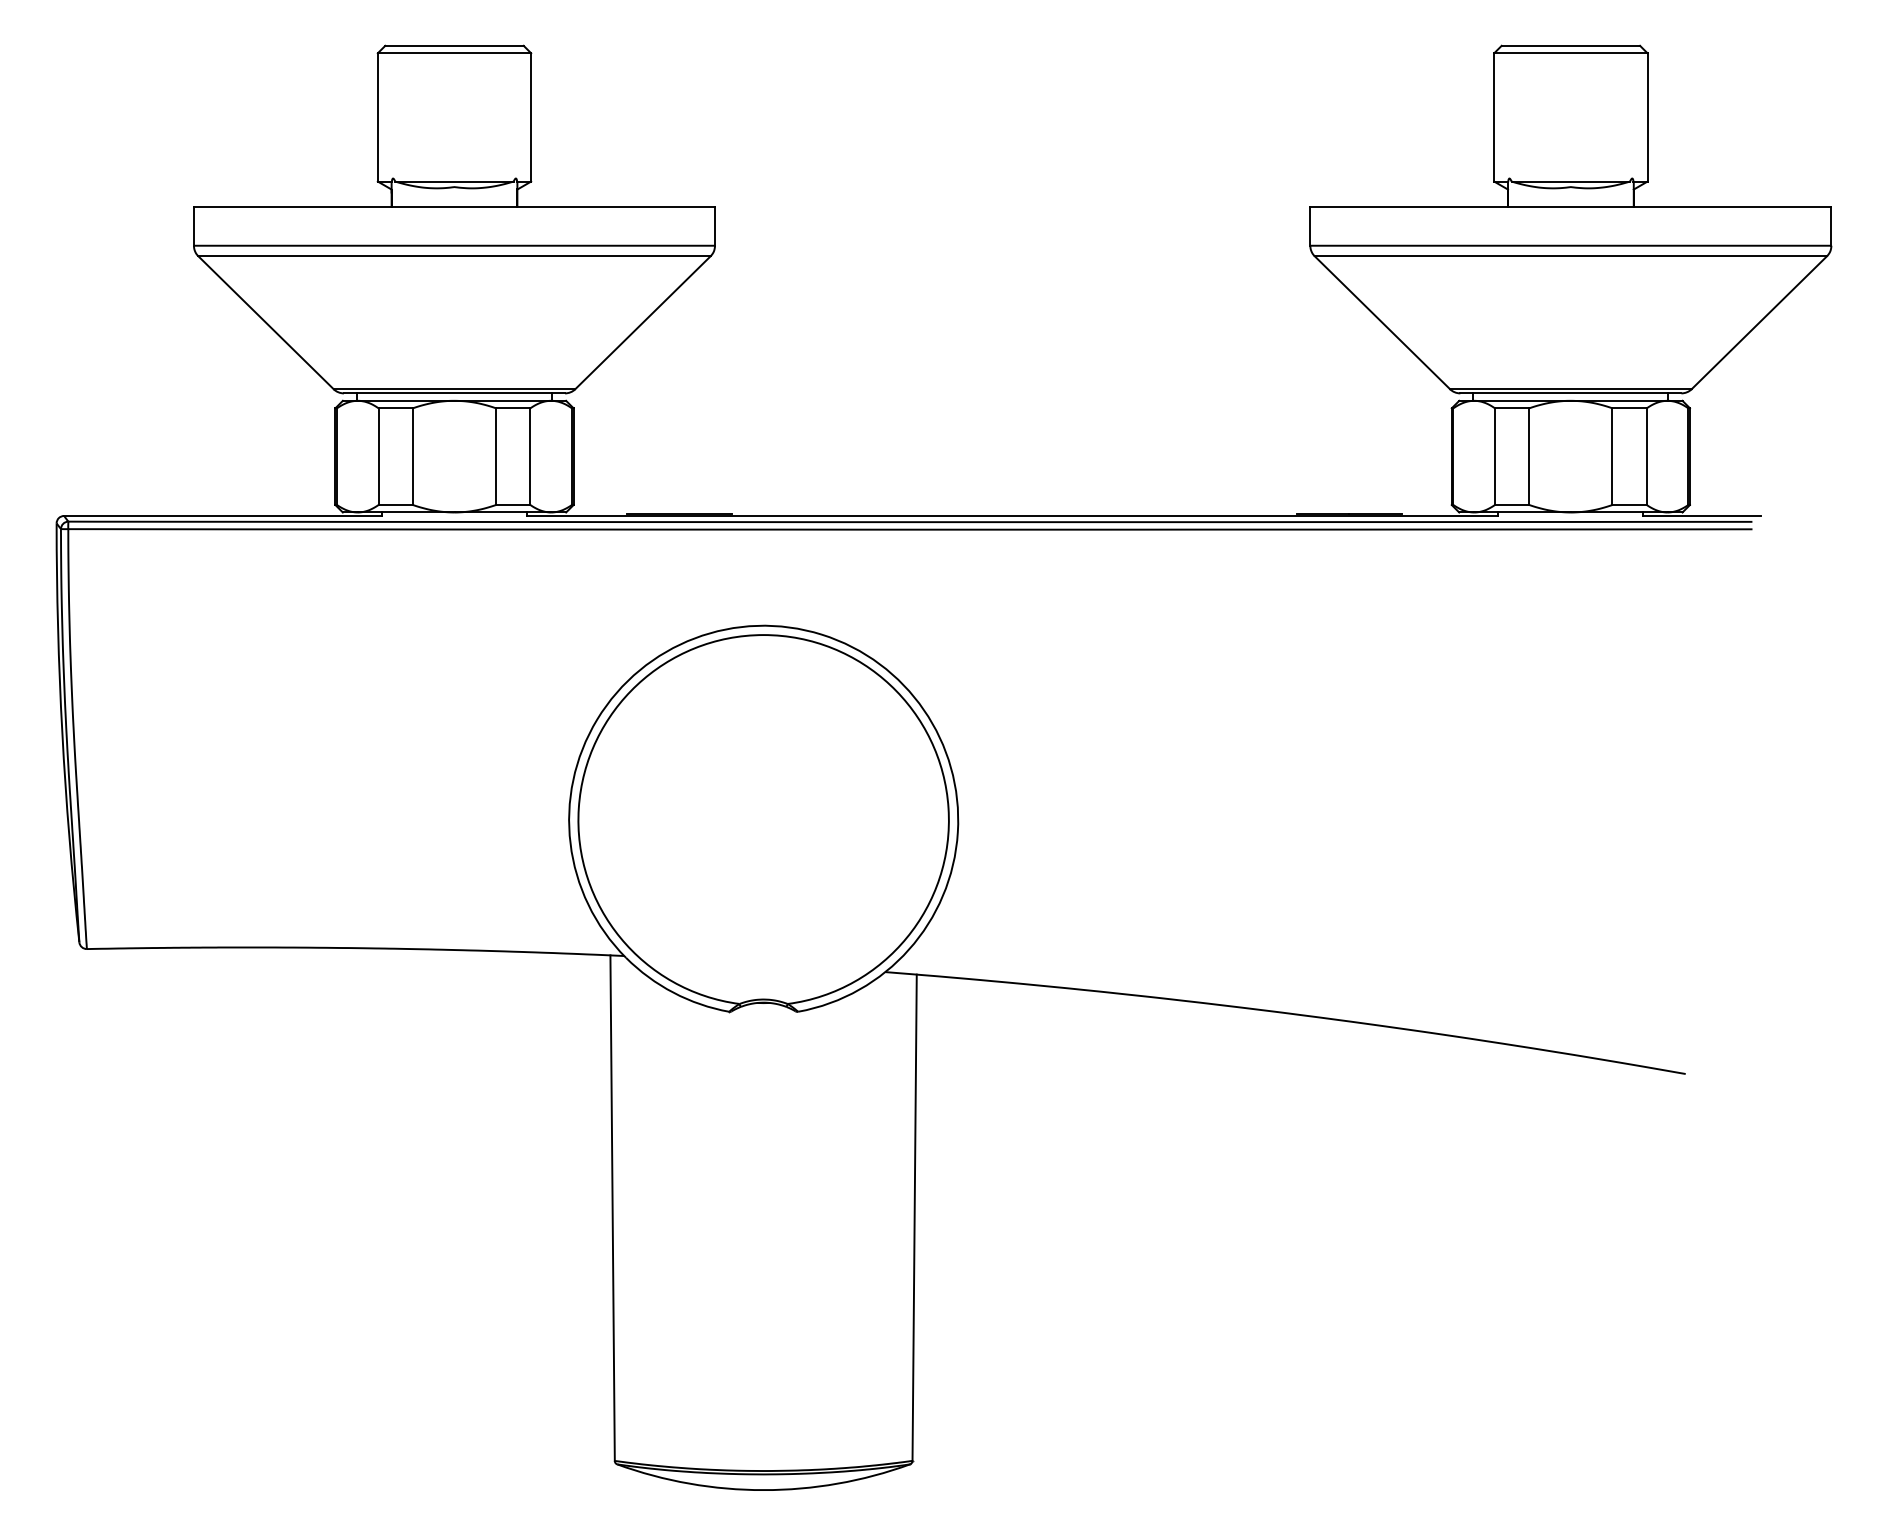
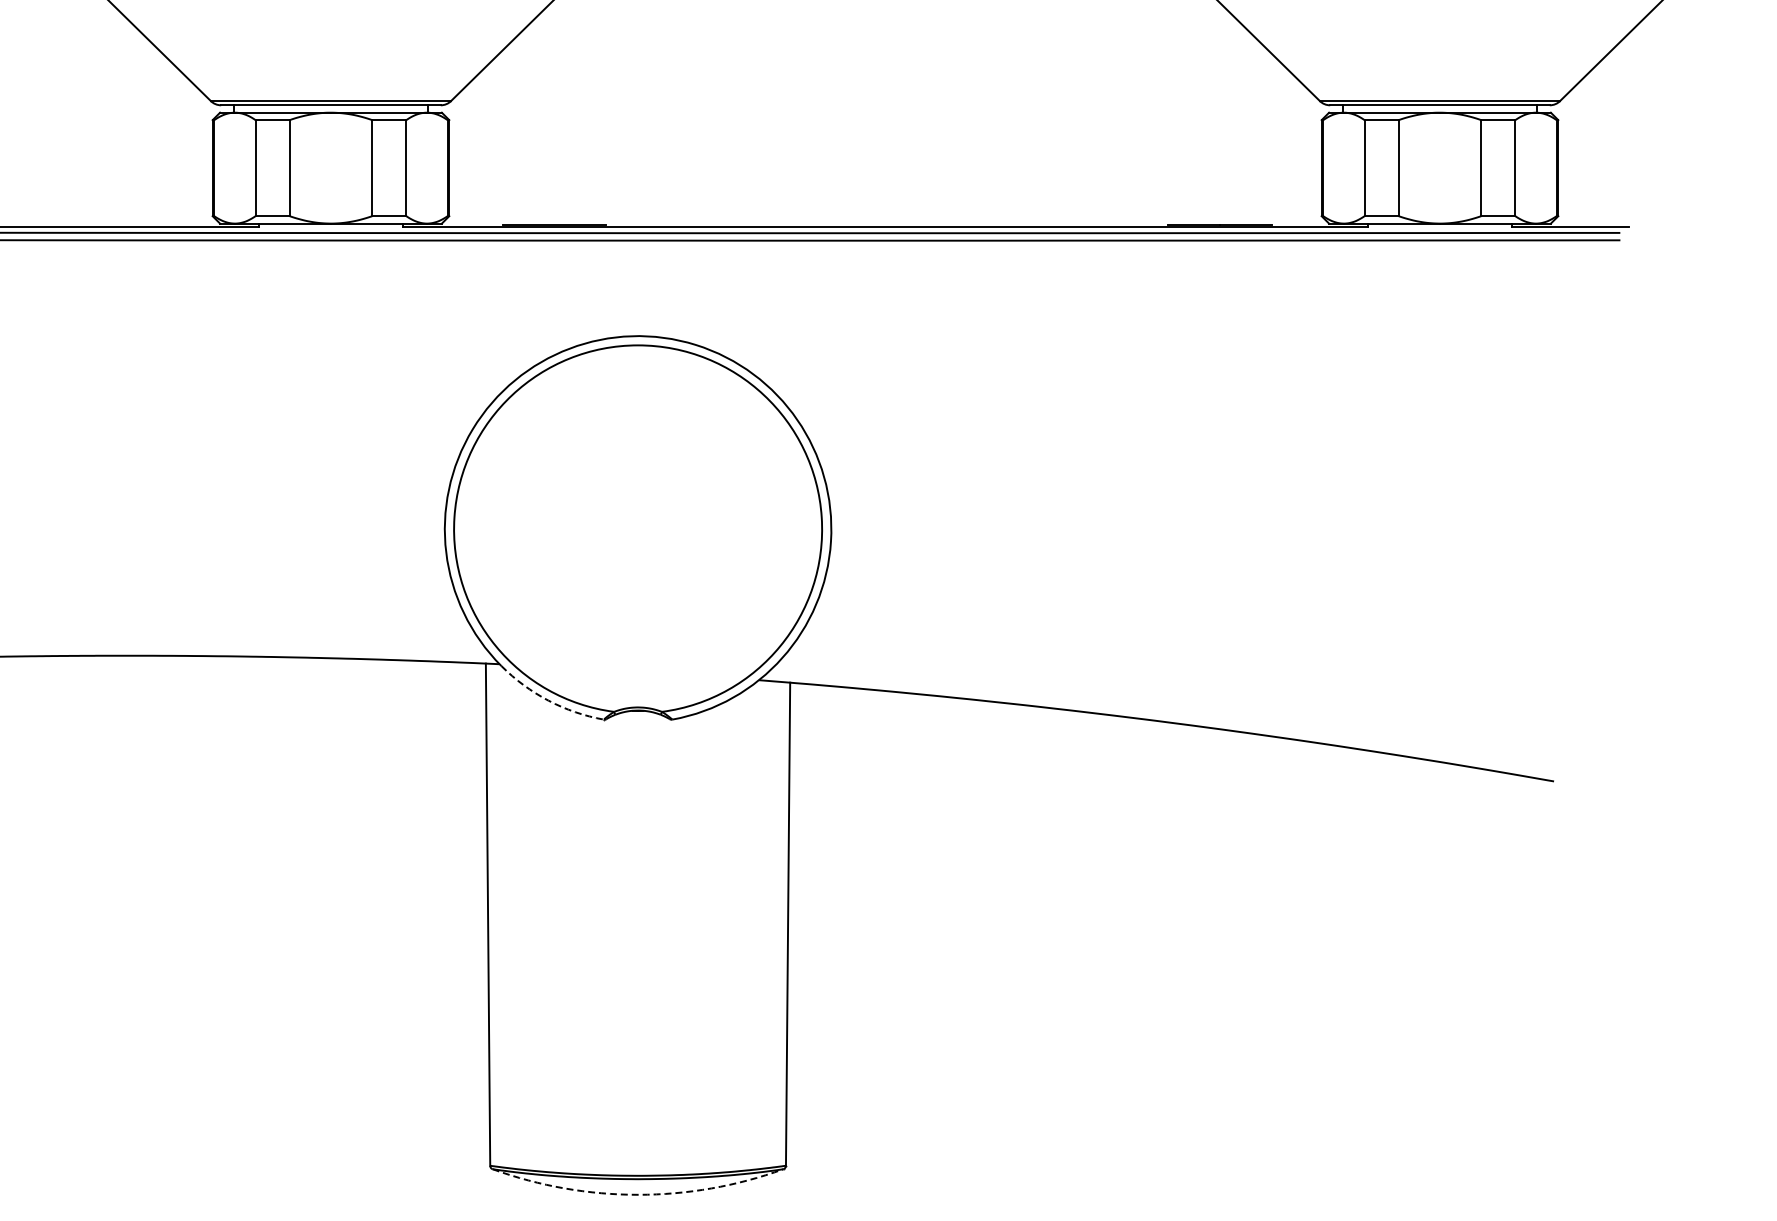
arc: (673, 992) -> (548, 700), solid -> dashed
arc: (763, 1490) -> (637, 1195), solid -> dashed

